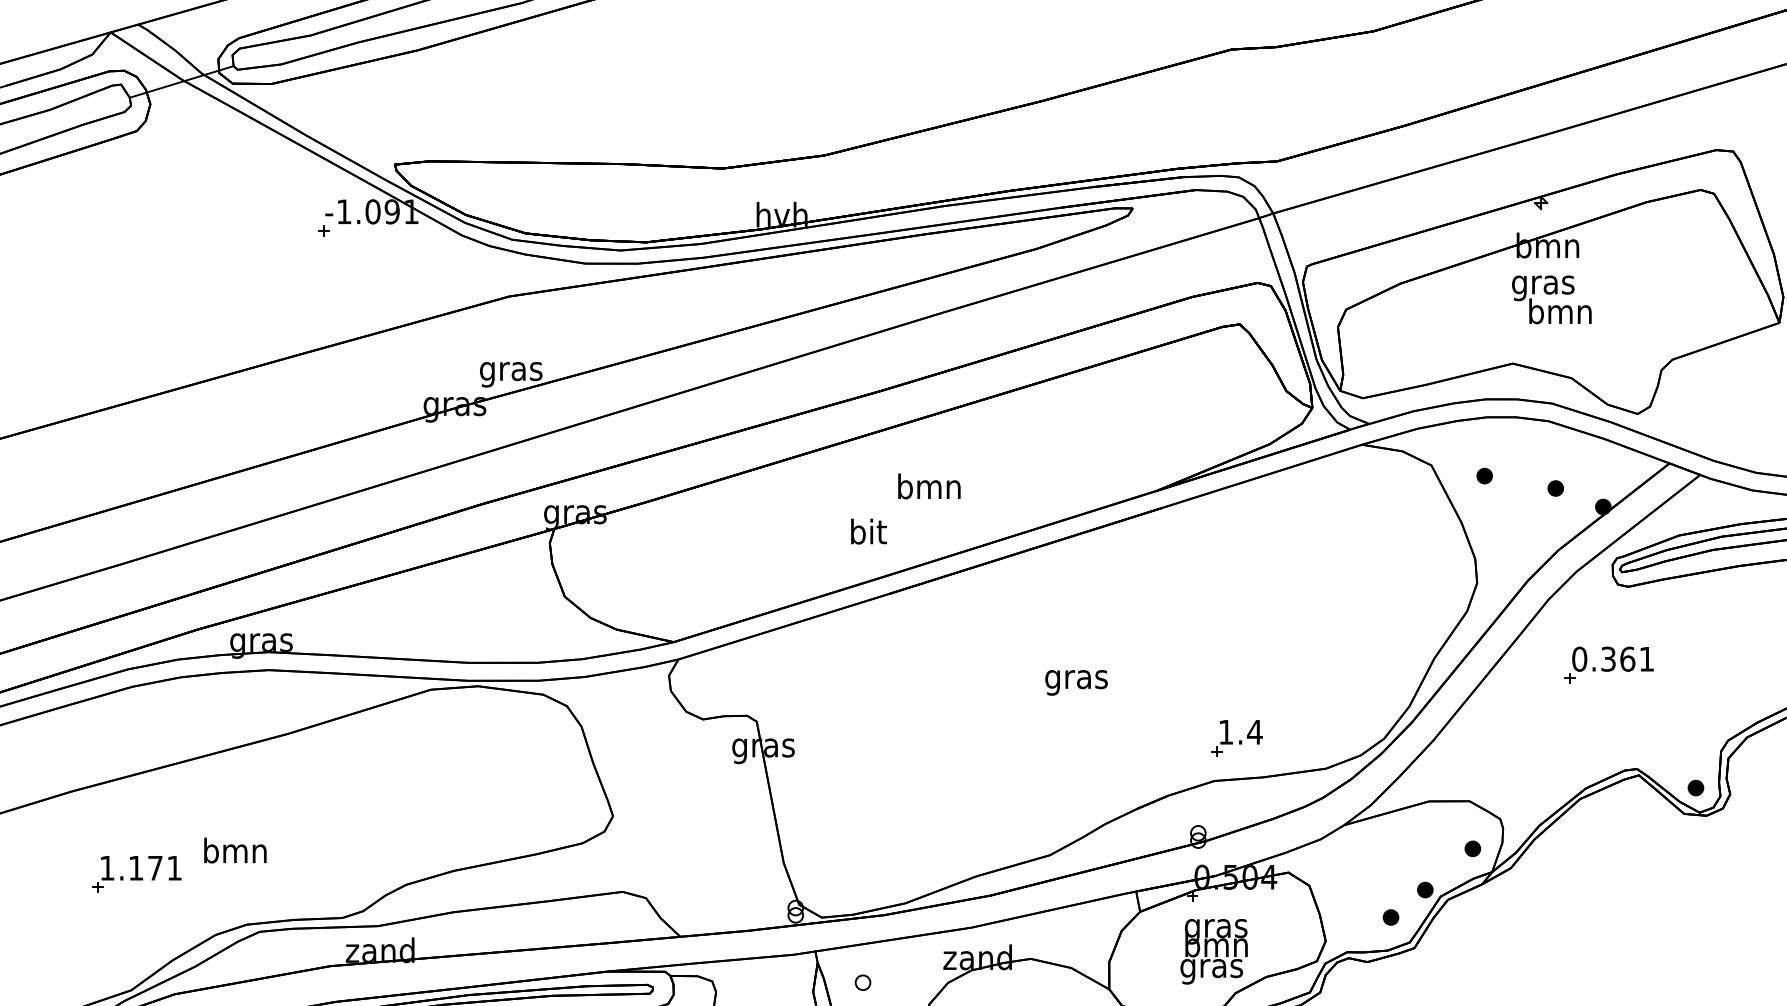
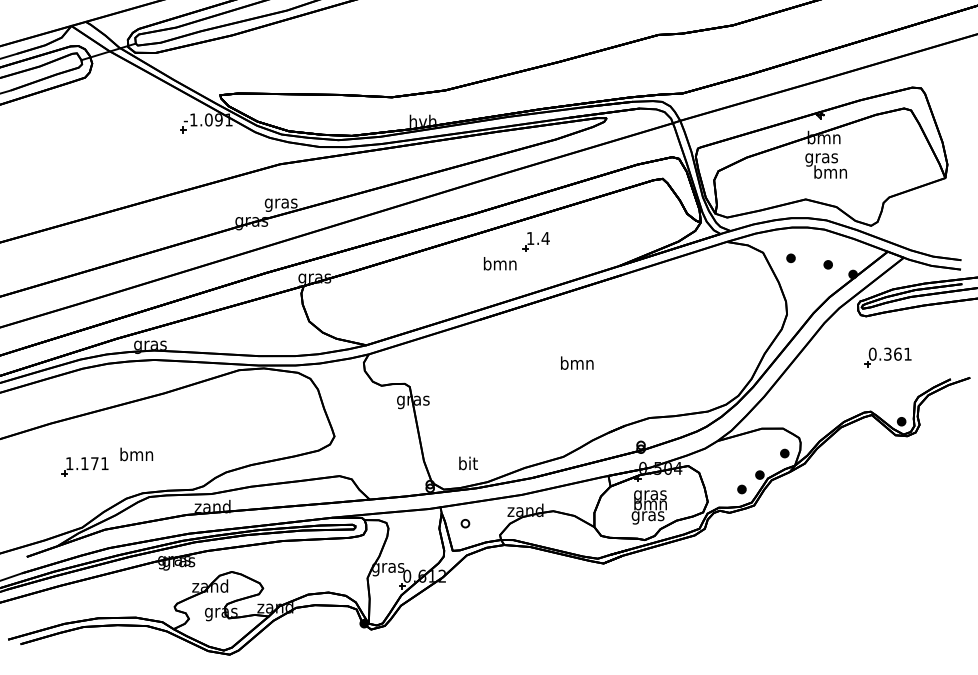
text: (868, 531) -> (468, 463), moved
part: (1607, 665) -> (887, 357), moved
text: (1076, 678) -> (577, 364), gras -> bmn
part: (1235, 738) -> (535, 241), moved

